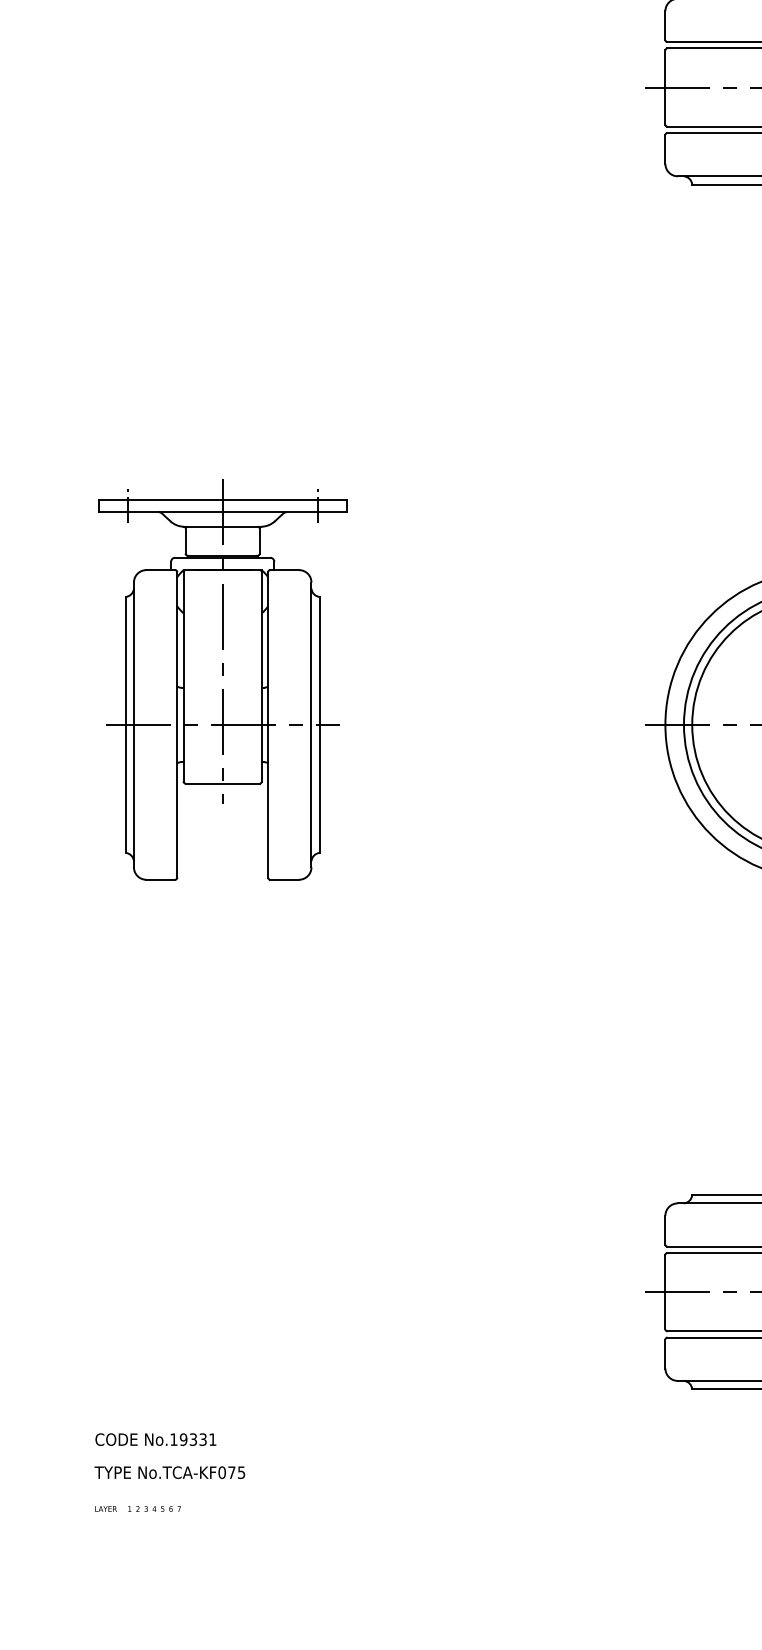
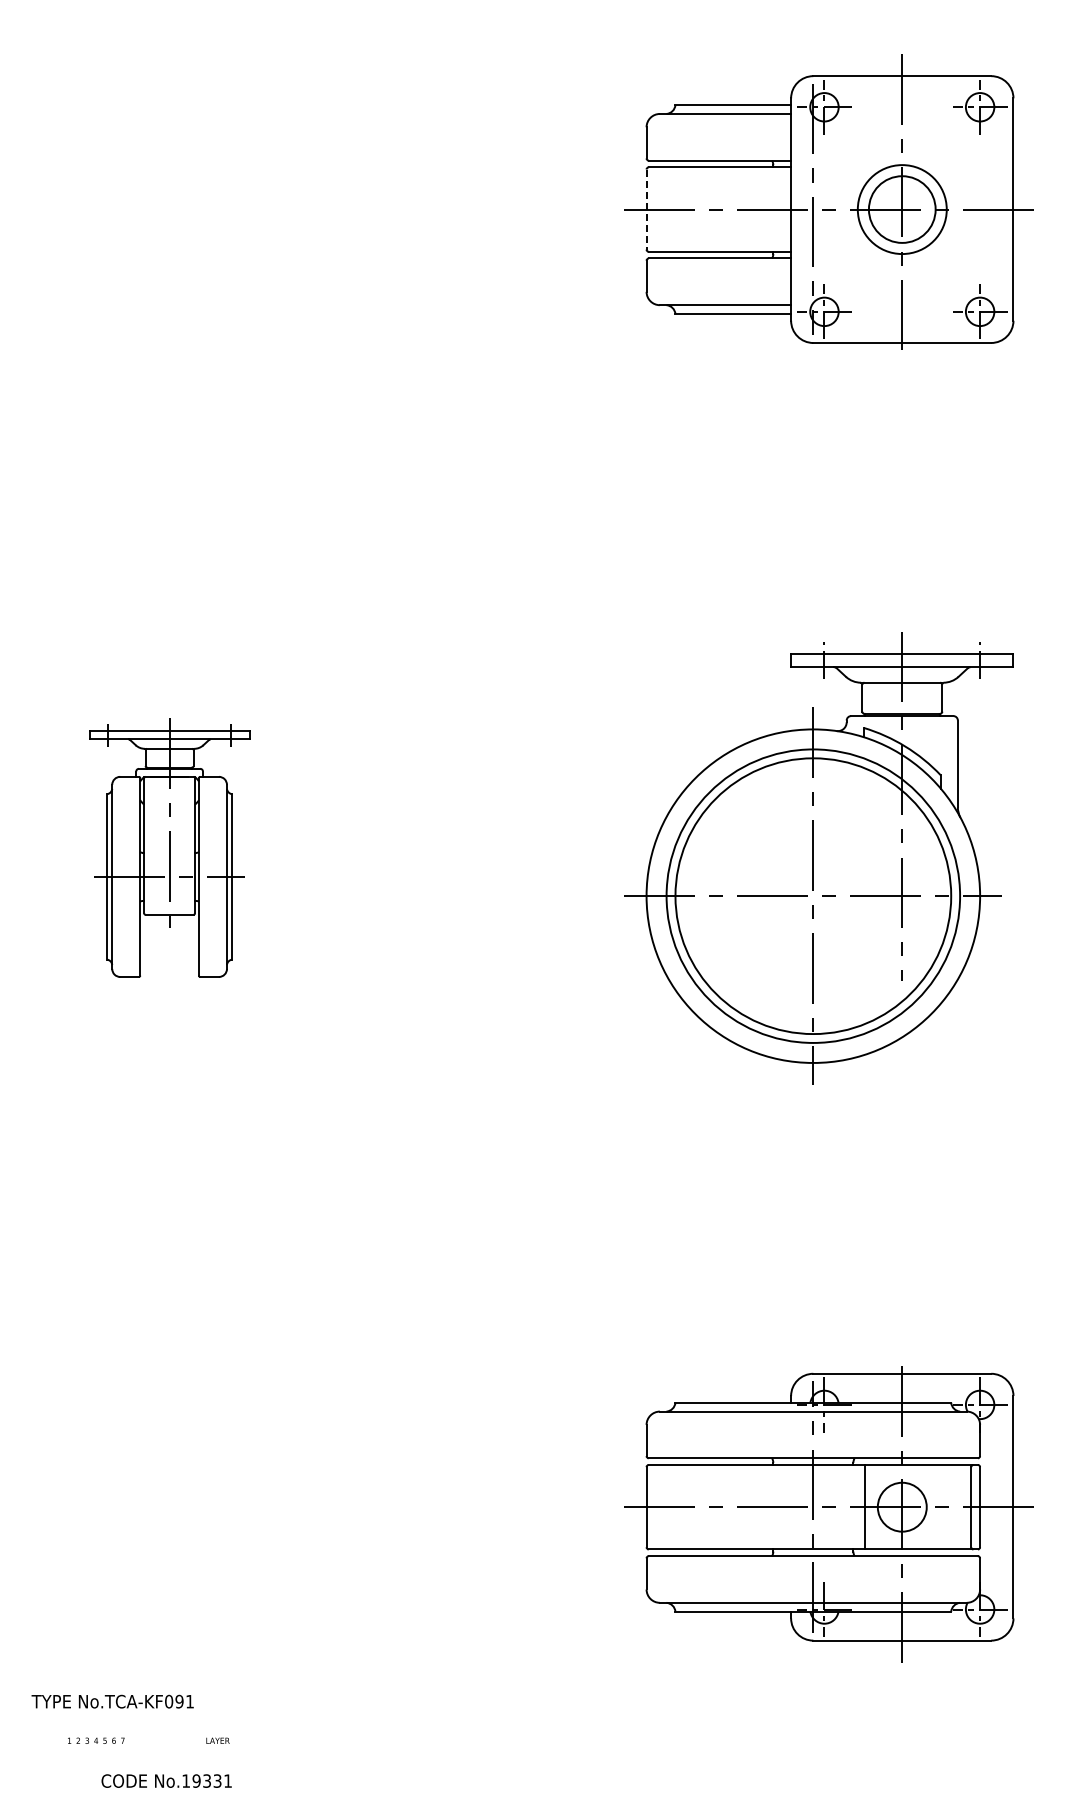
line: (665, 88) -> (646, 210), solid -> dashed
part: (222, 679) -> (169, 847), size x0.6
text: (155, 1439) -> (166, 1780), moved
text: (236, 1472) -> (184, 1701), No.TCA-KF075 -> No.TCA-KF091
text: (105, 1508) -> (217, 1740), moved

